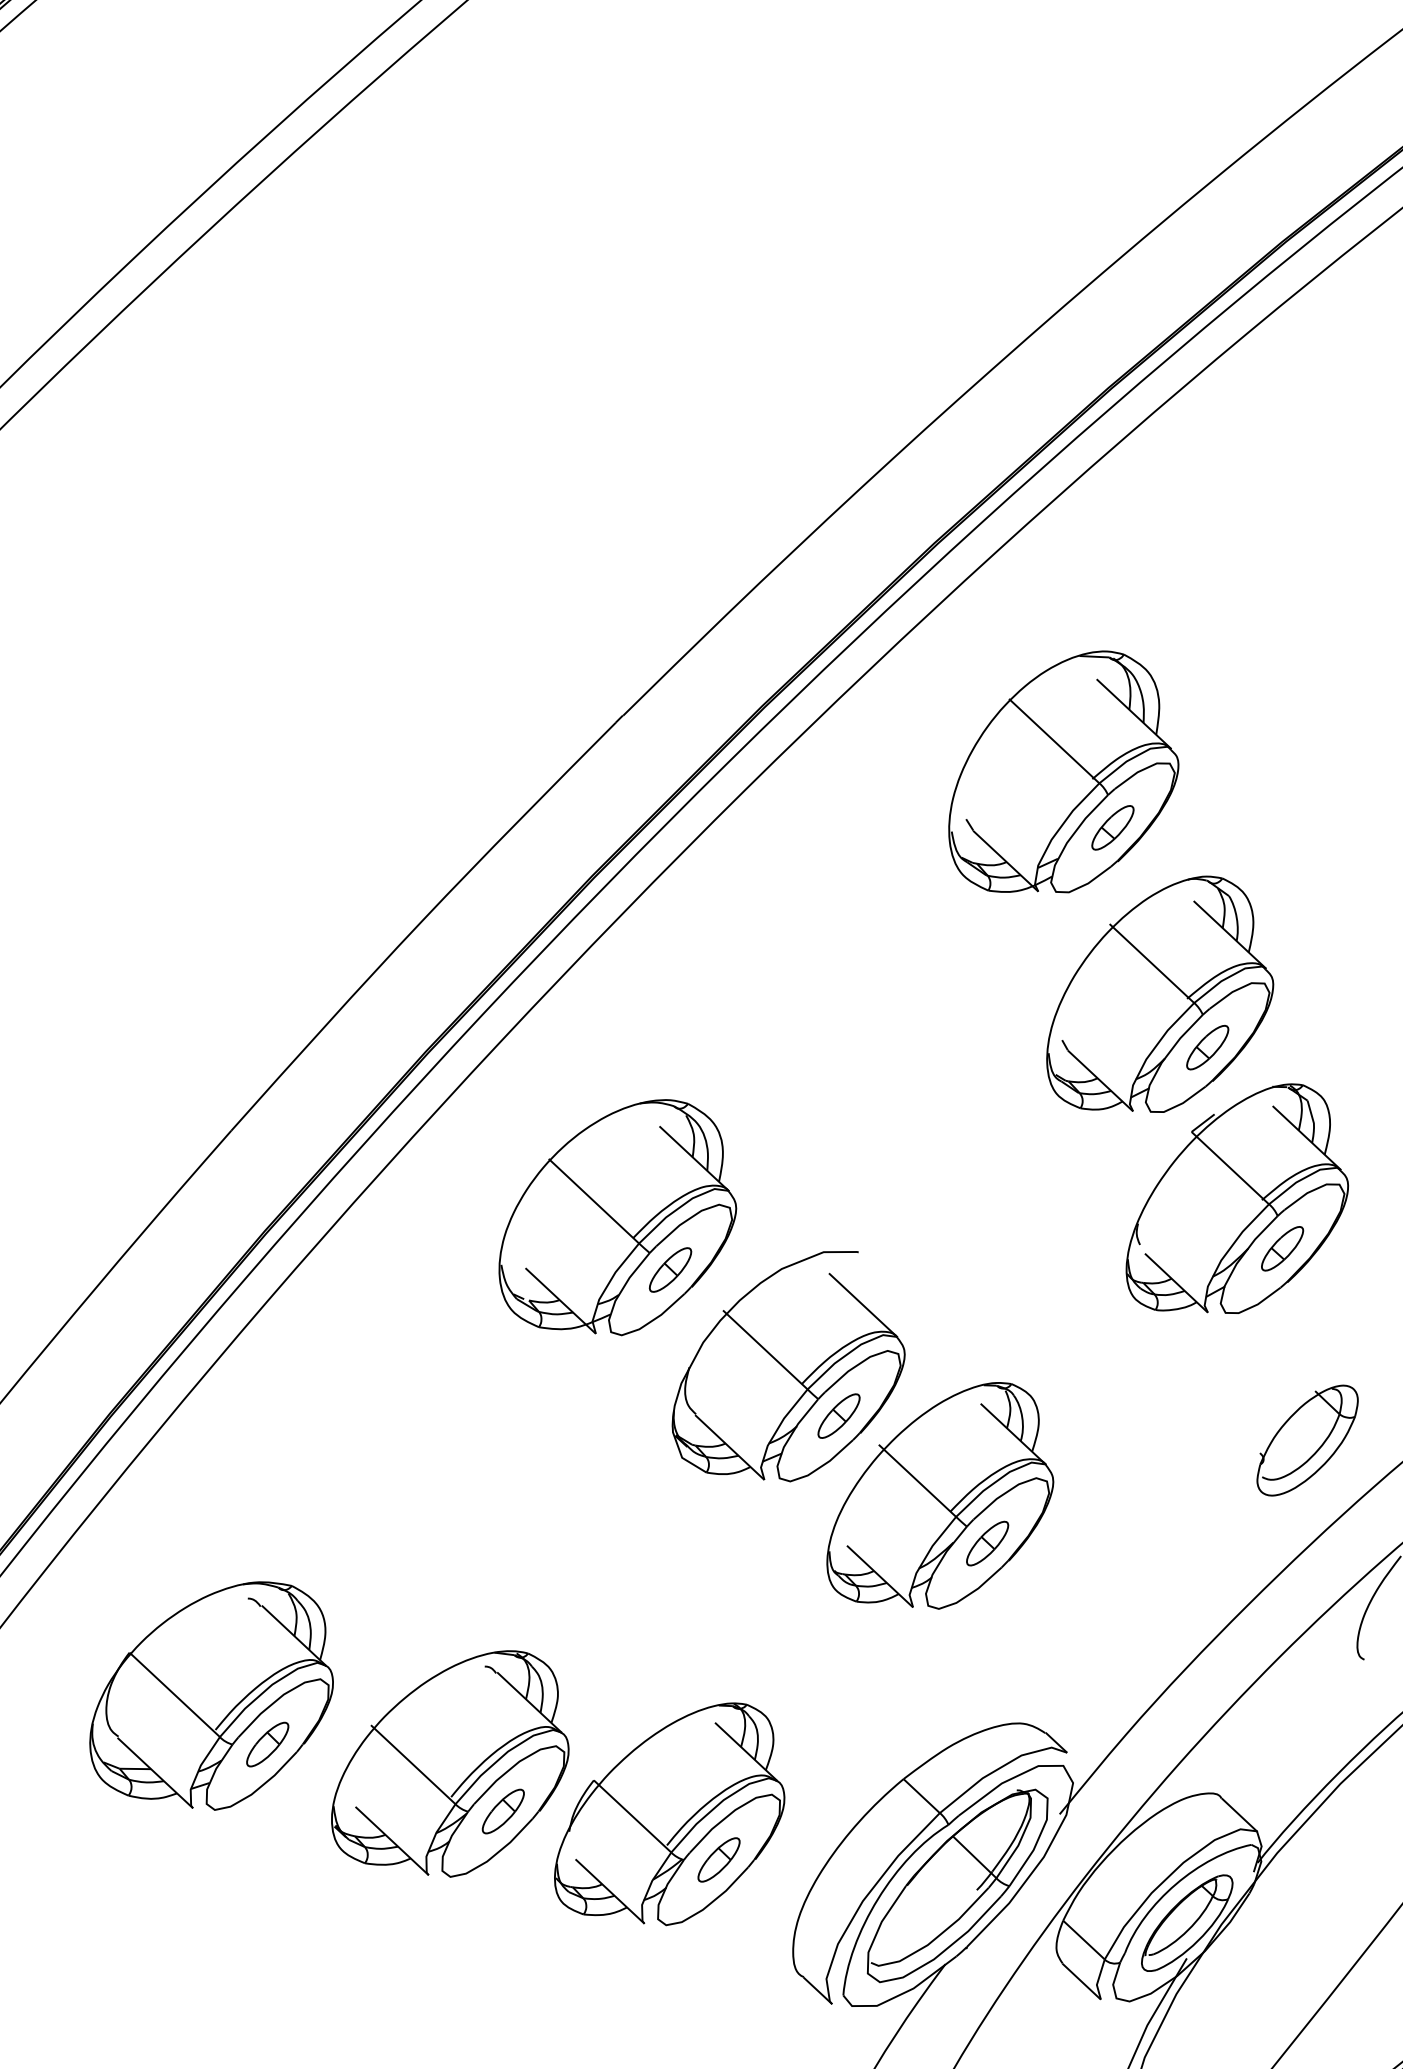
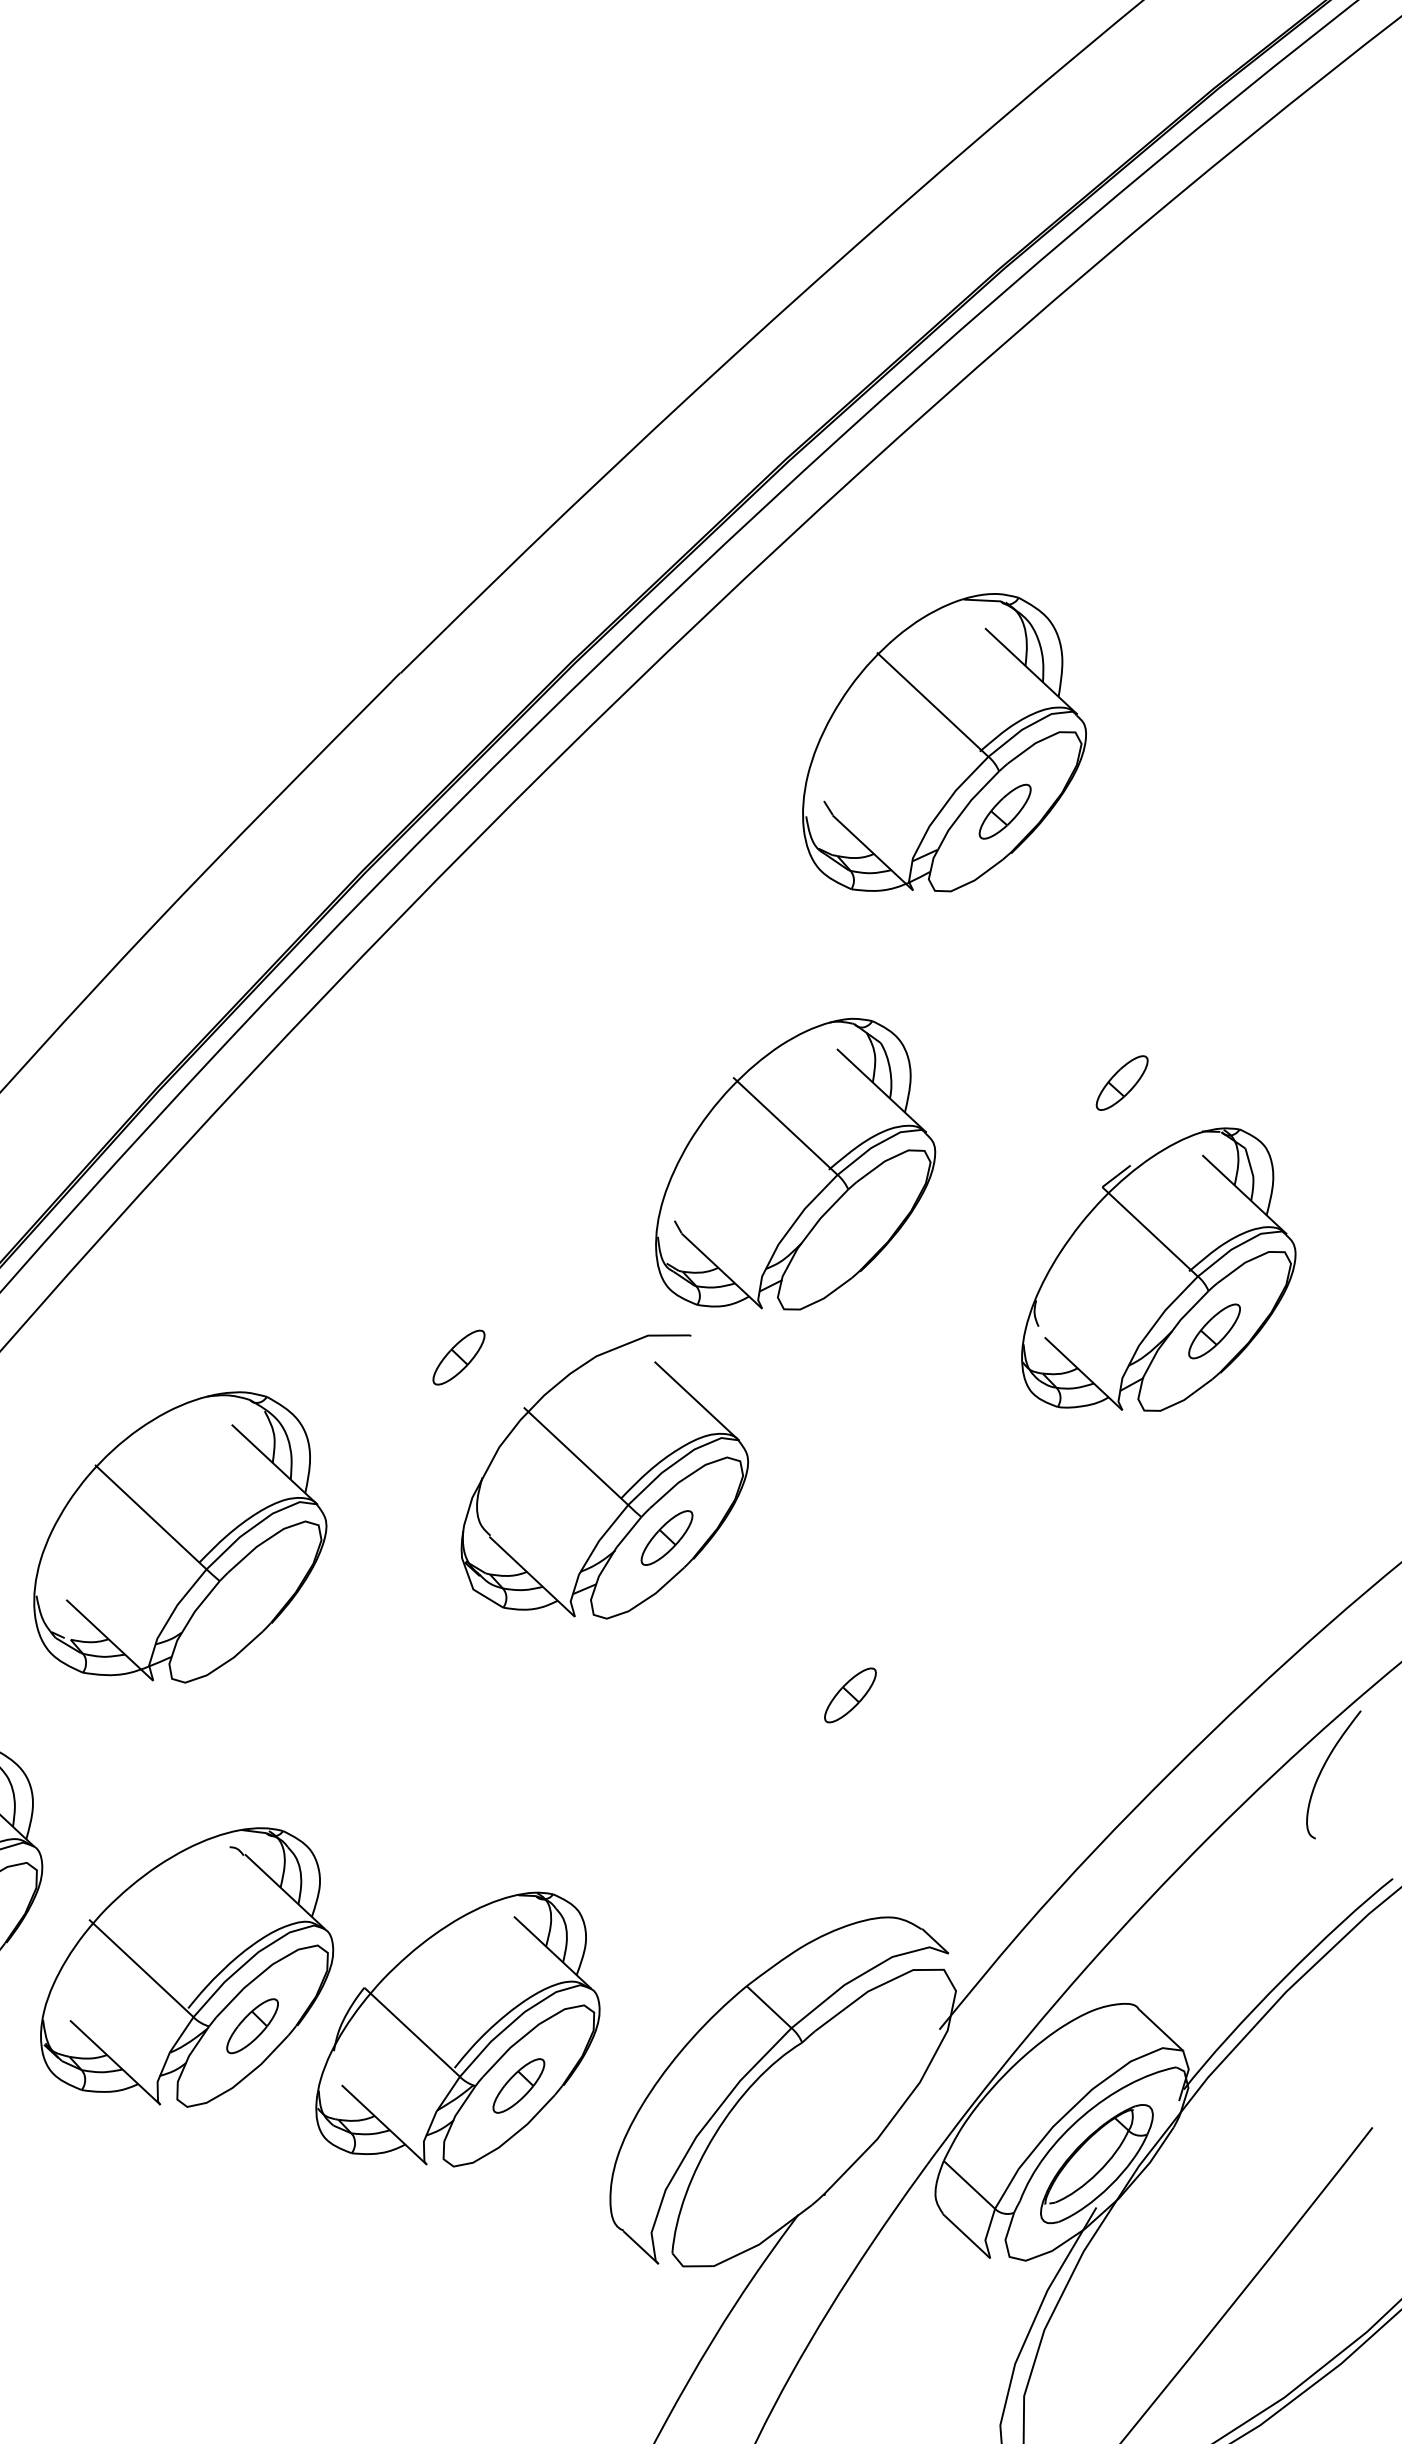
part: (1160, 993) -> (796, 1163), moved
part: (617, 1217) -> (179, 1537), moved
part: (1307, 1440) -> (1245, 1568), removed
part: (940, 1495) -> (792, 1636), removed
part: (957, 1885) -> (813, 2117), removed

